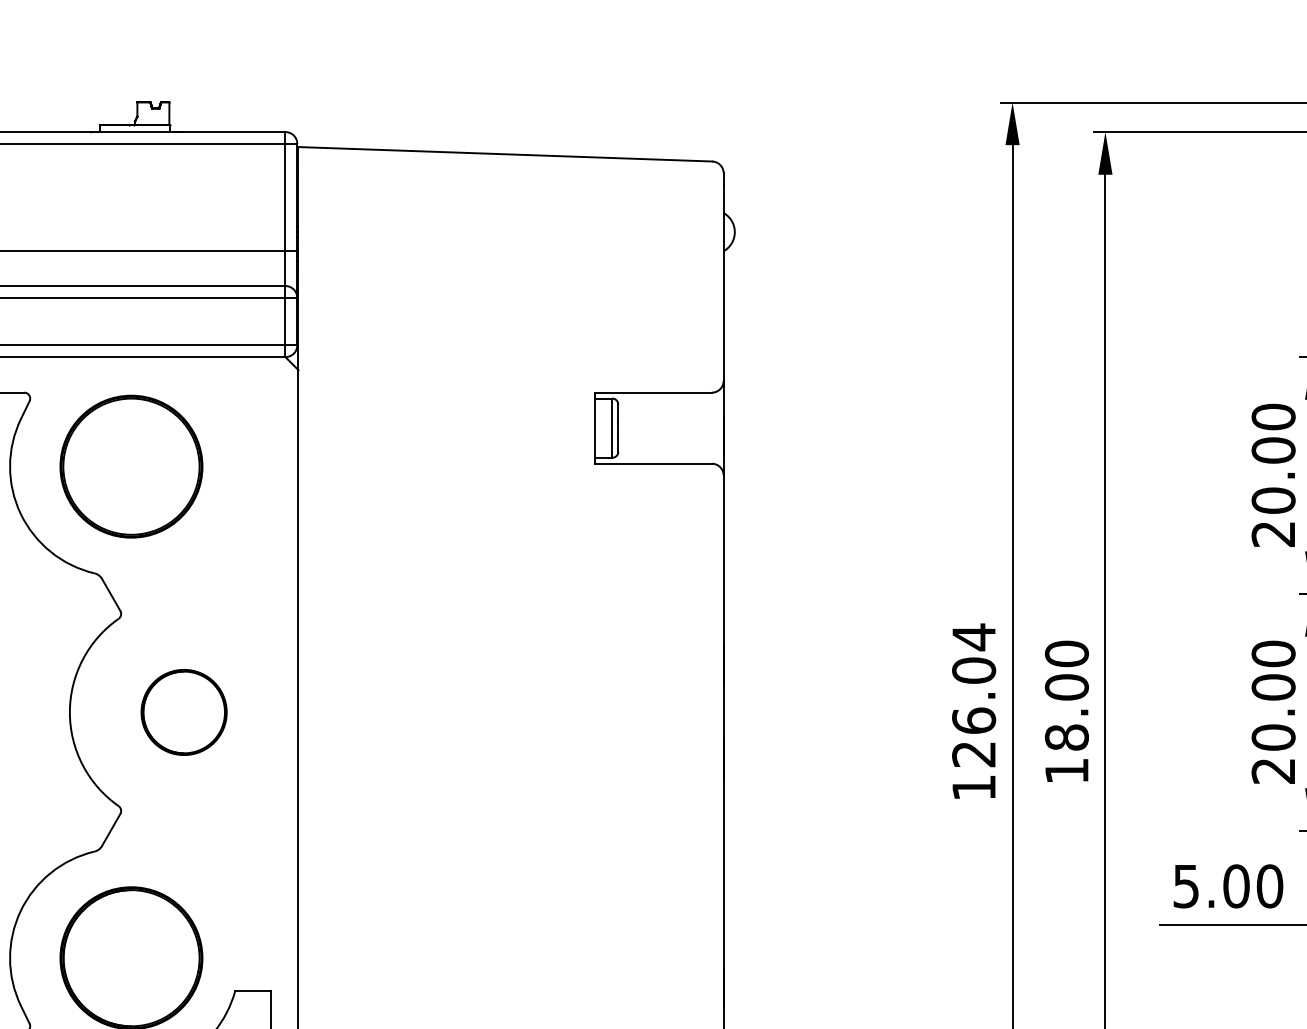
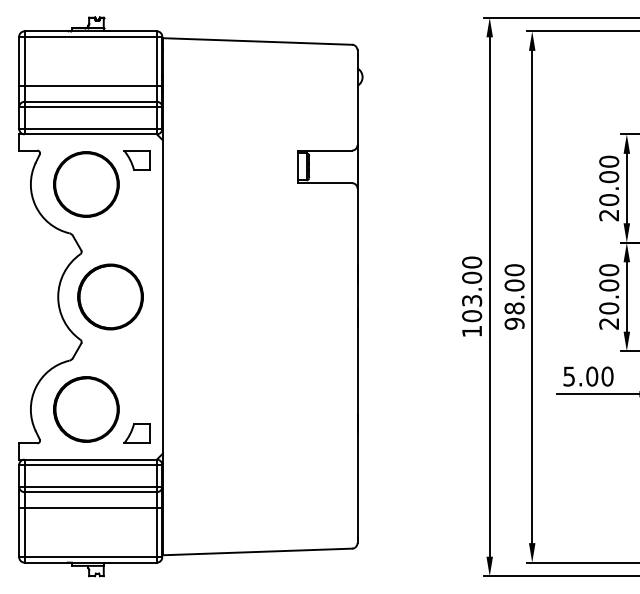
part: (240, 414) -> (136, 160), added
text: (974, 696) -> (472, 289), 126.04 -> 103.00
part: (184, 711) -> (110, 296), size x1.67
text: (1066, 770) -> (514, 323), 18.00 -> 98.00

